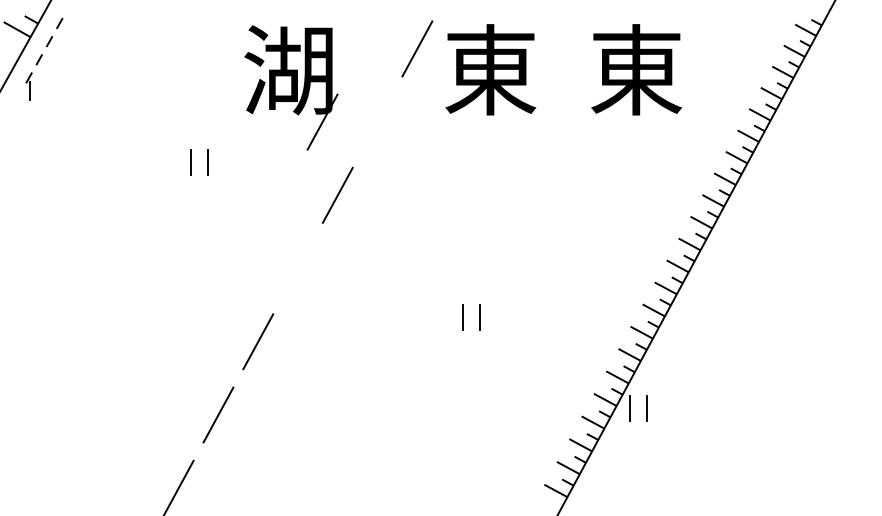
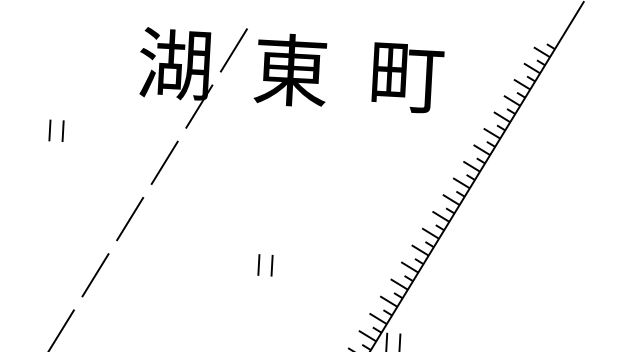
text: (637, 69) -> (407, 76), 東 -> 町
part: (291, 87) -> (176, 77), moved
line: (297, 268) -> (129, 218), added

